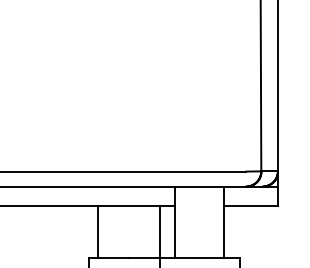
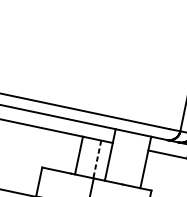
line: (98, 231) -> (79, 155), moved
line: (159, 232) -> (97, 160), solid -> dashed

